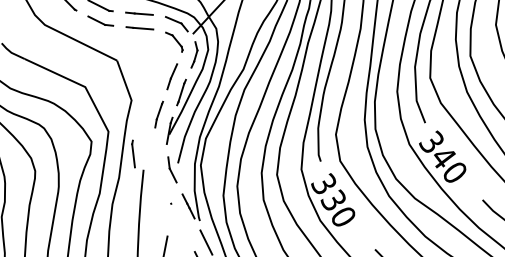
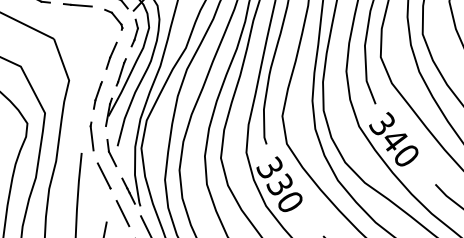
line: (133, 153) -> (92, 135), moved
line: (165, 191) -> (104, 175), added
line: (183, 227) -> (123, 213), added

